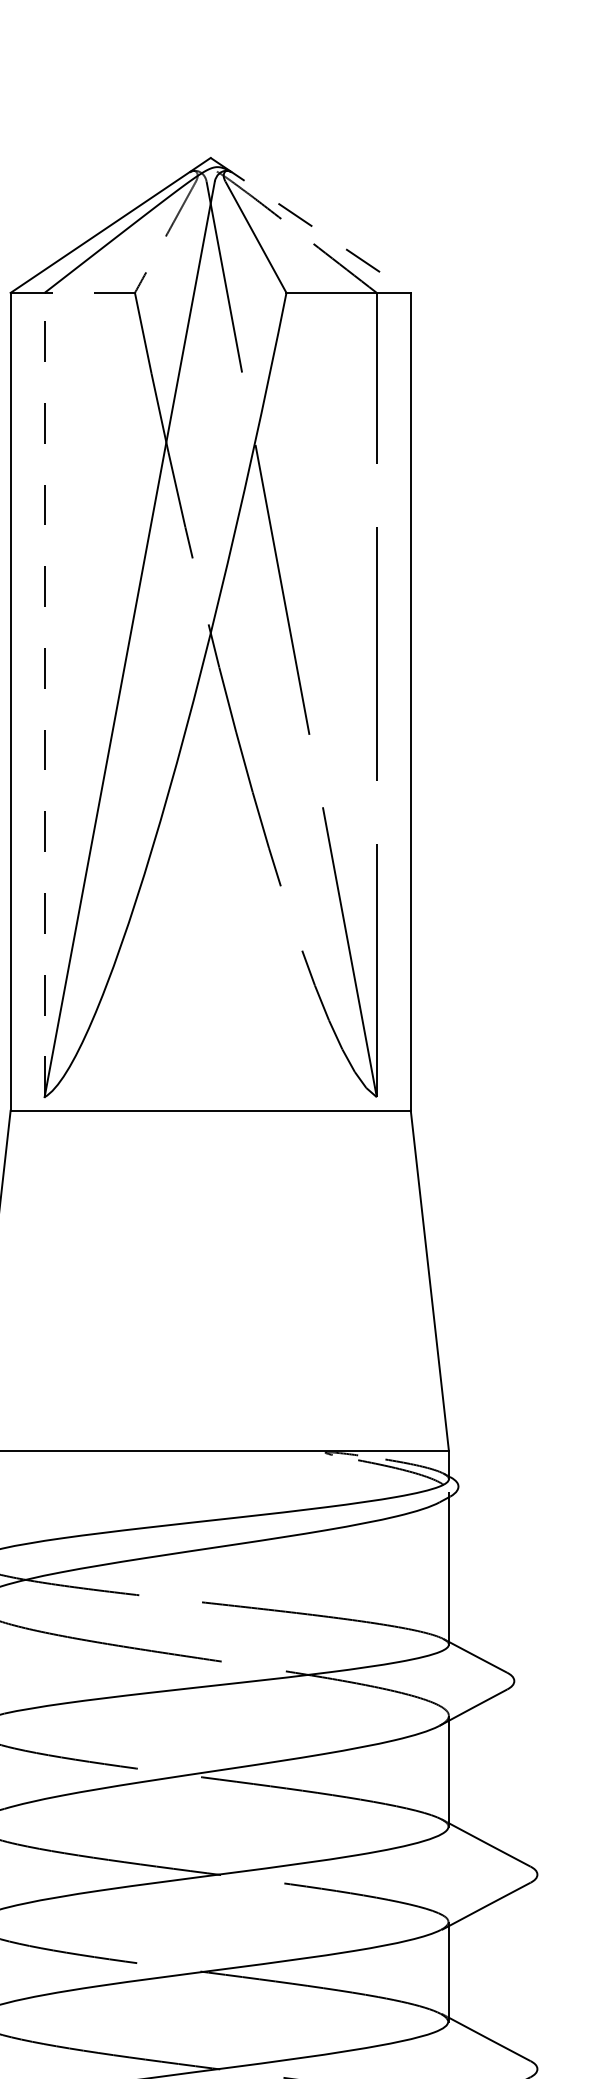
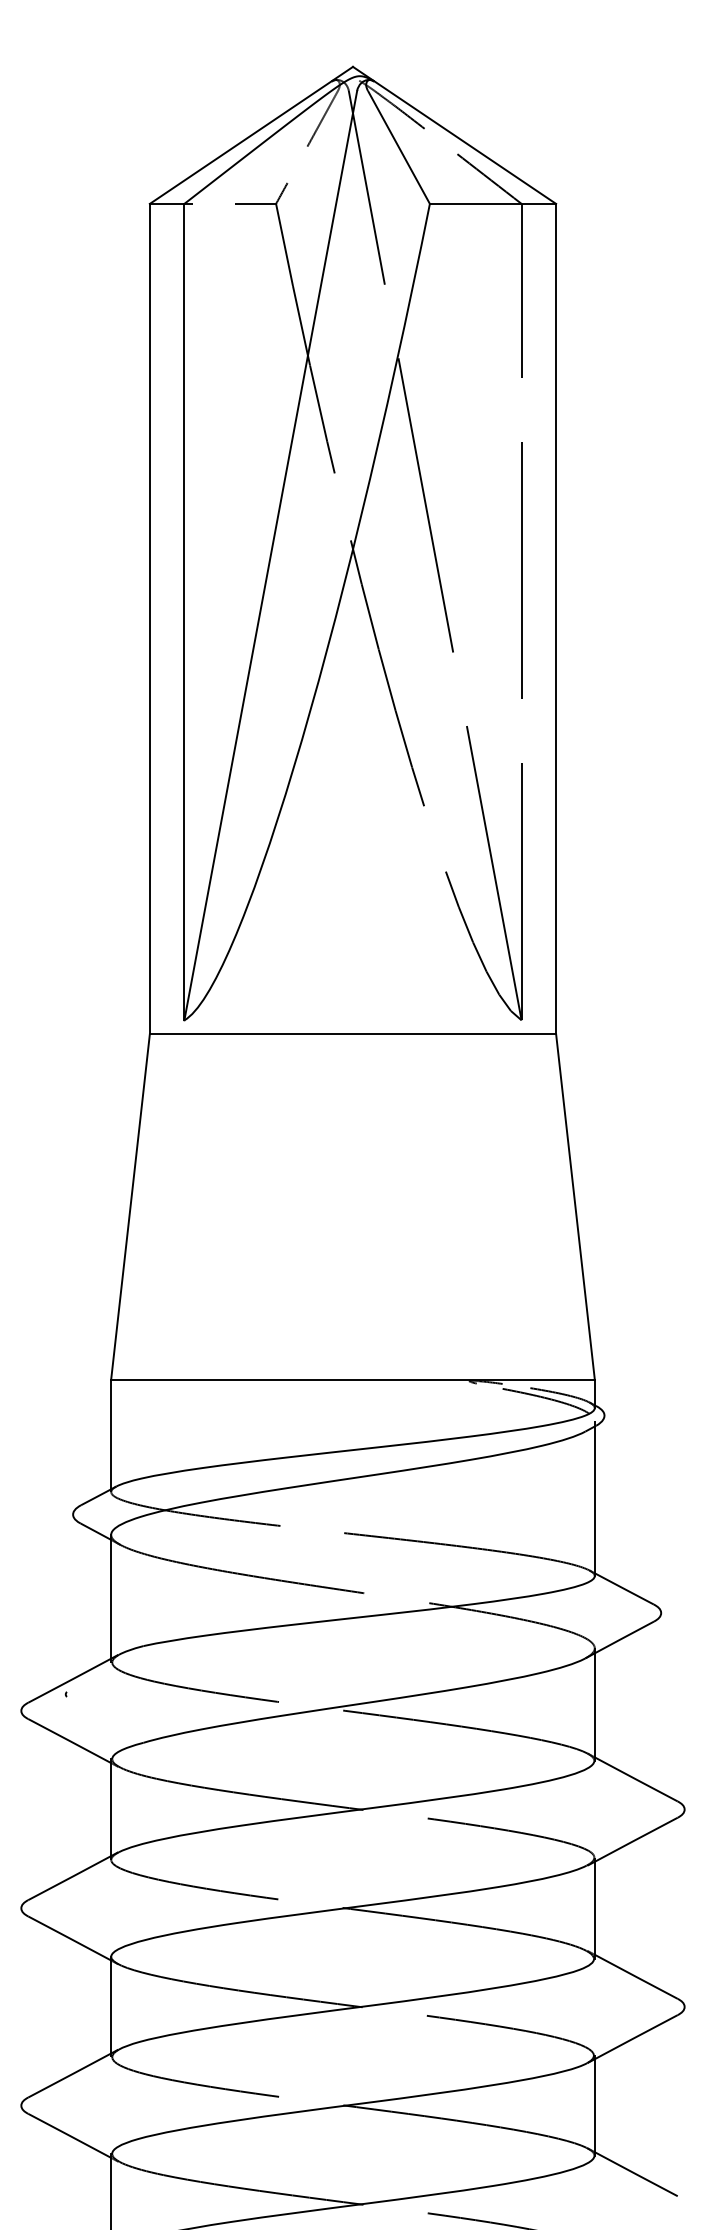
line: (310, 225) -> (454, 135), dashed -> solid
line: (44, 694) -> (184, 611), dashed -> solid

